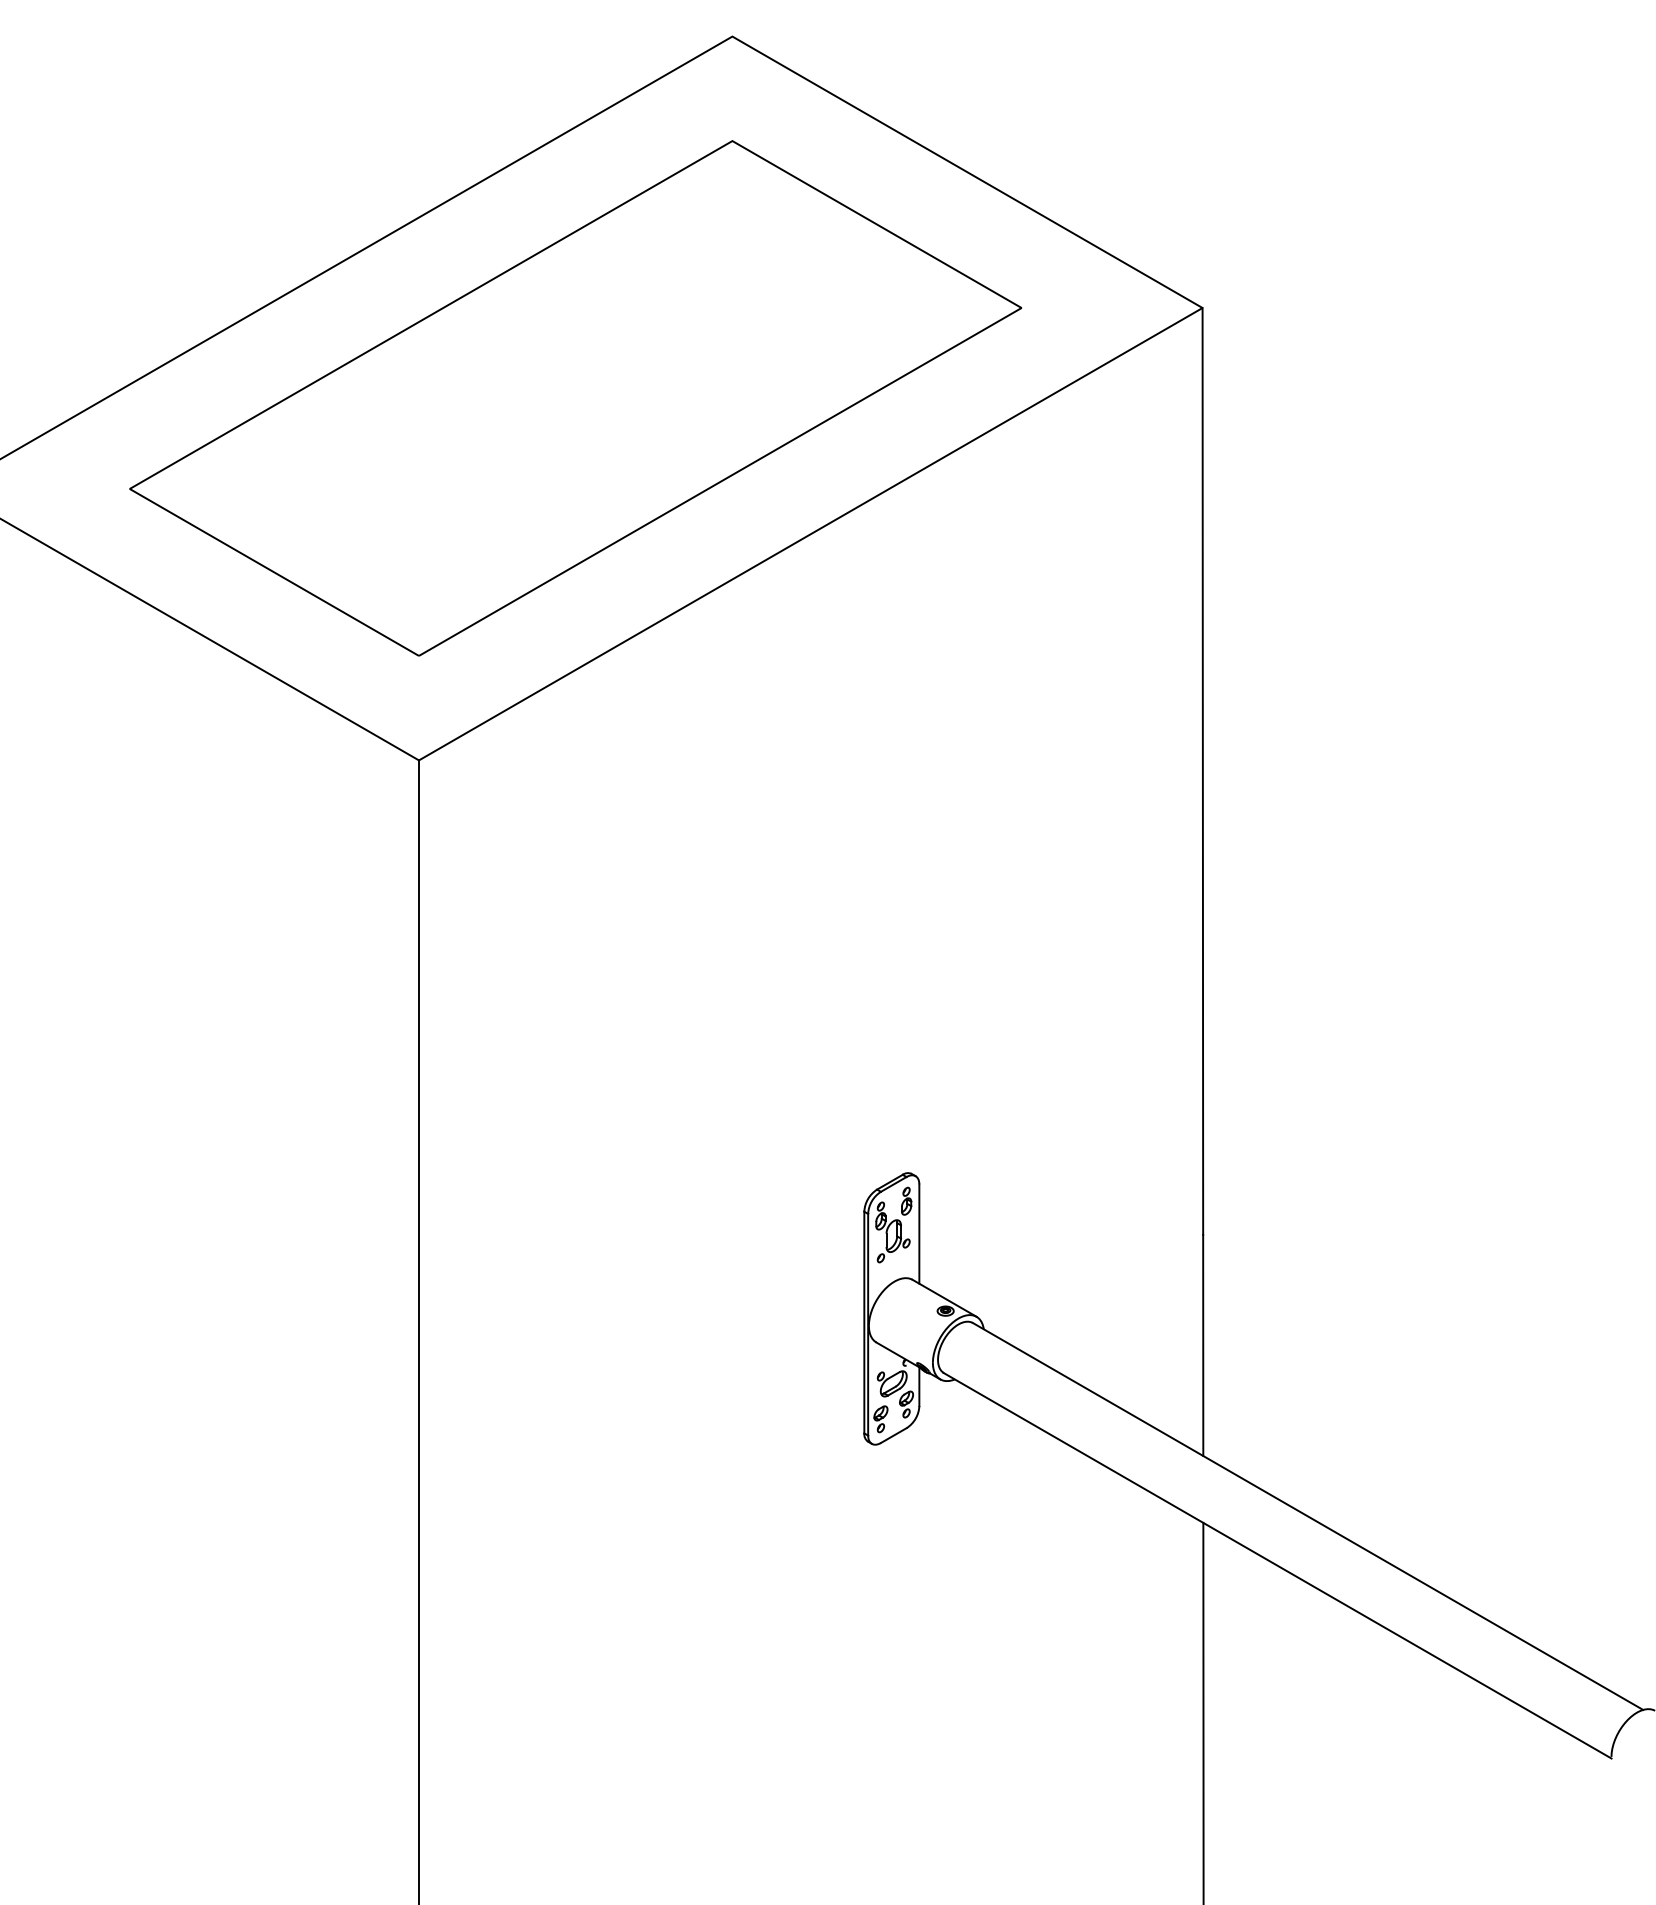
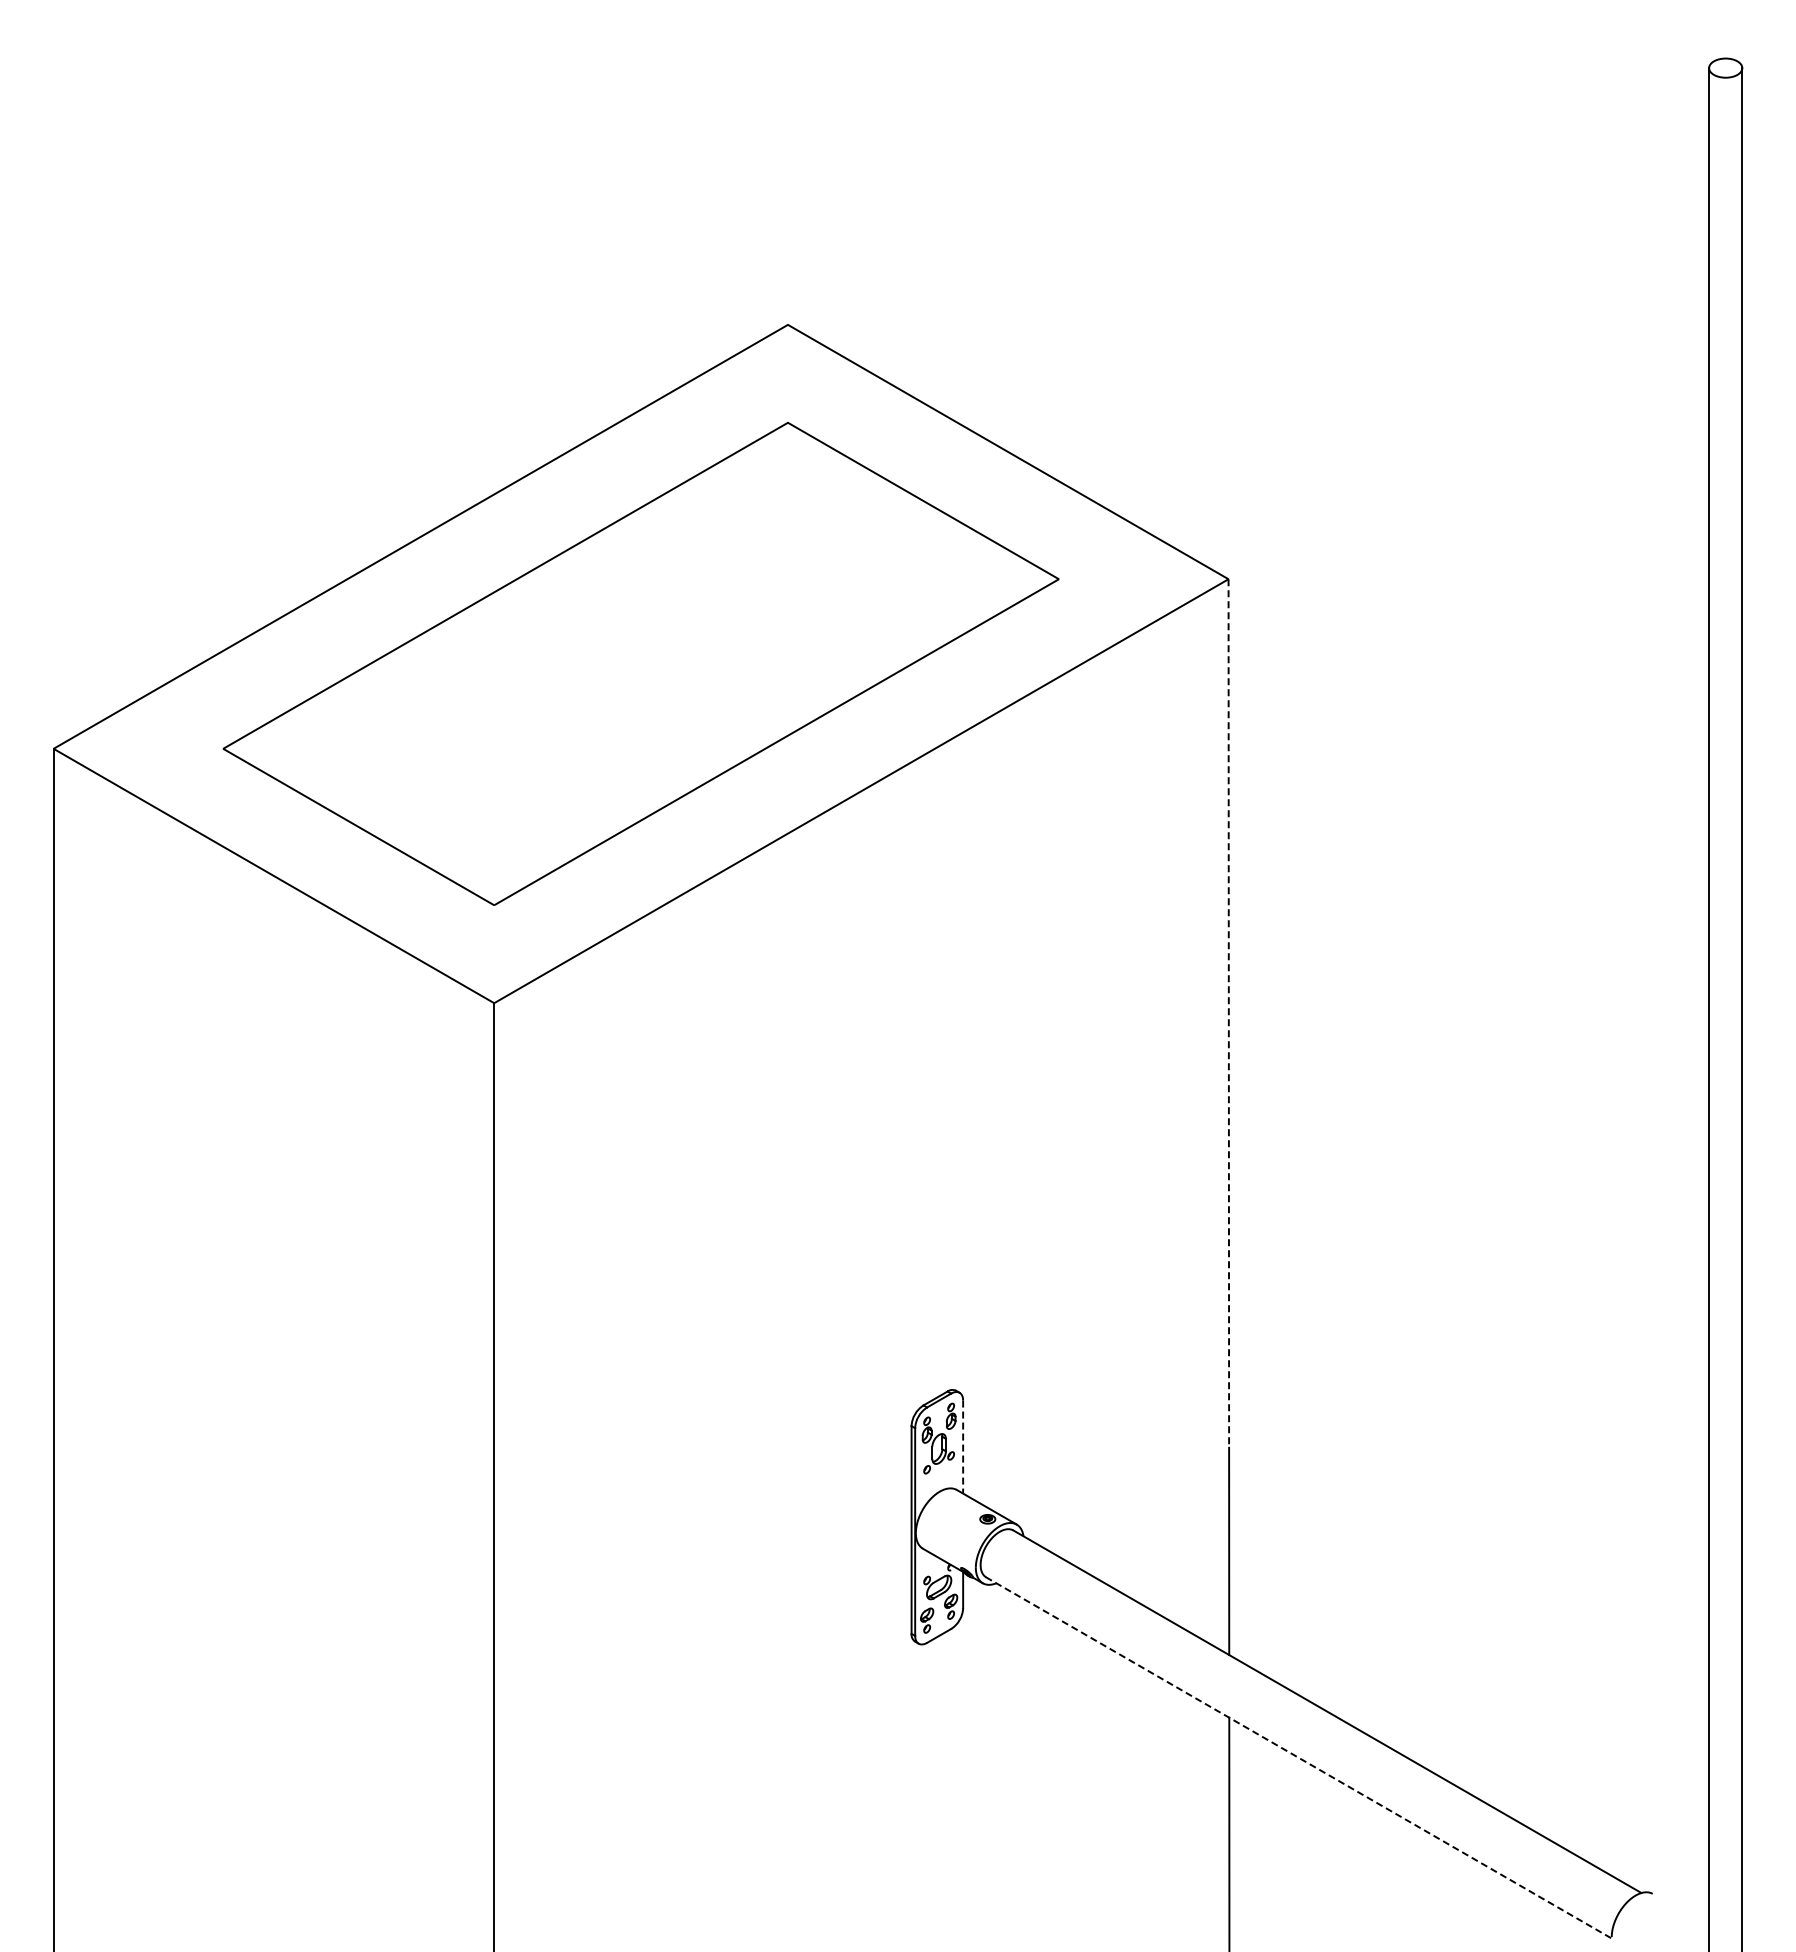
line: (1202, 772) -> (1228, 1014), solid -> dashed
line: (919, 1234) -> (963, 1447), solid -> dashed
line: (1278, 1566) -> (1299, 1758), solid -> dashed

